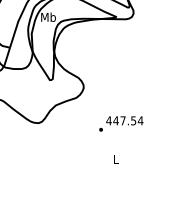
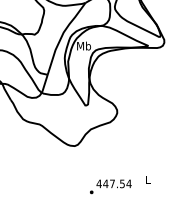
text: (121, 123) -> (110, 186), moved

